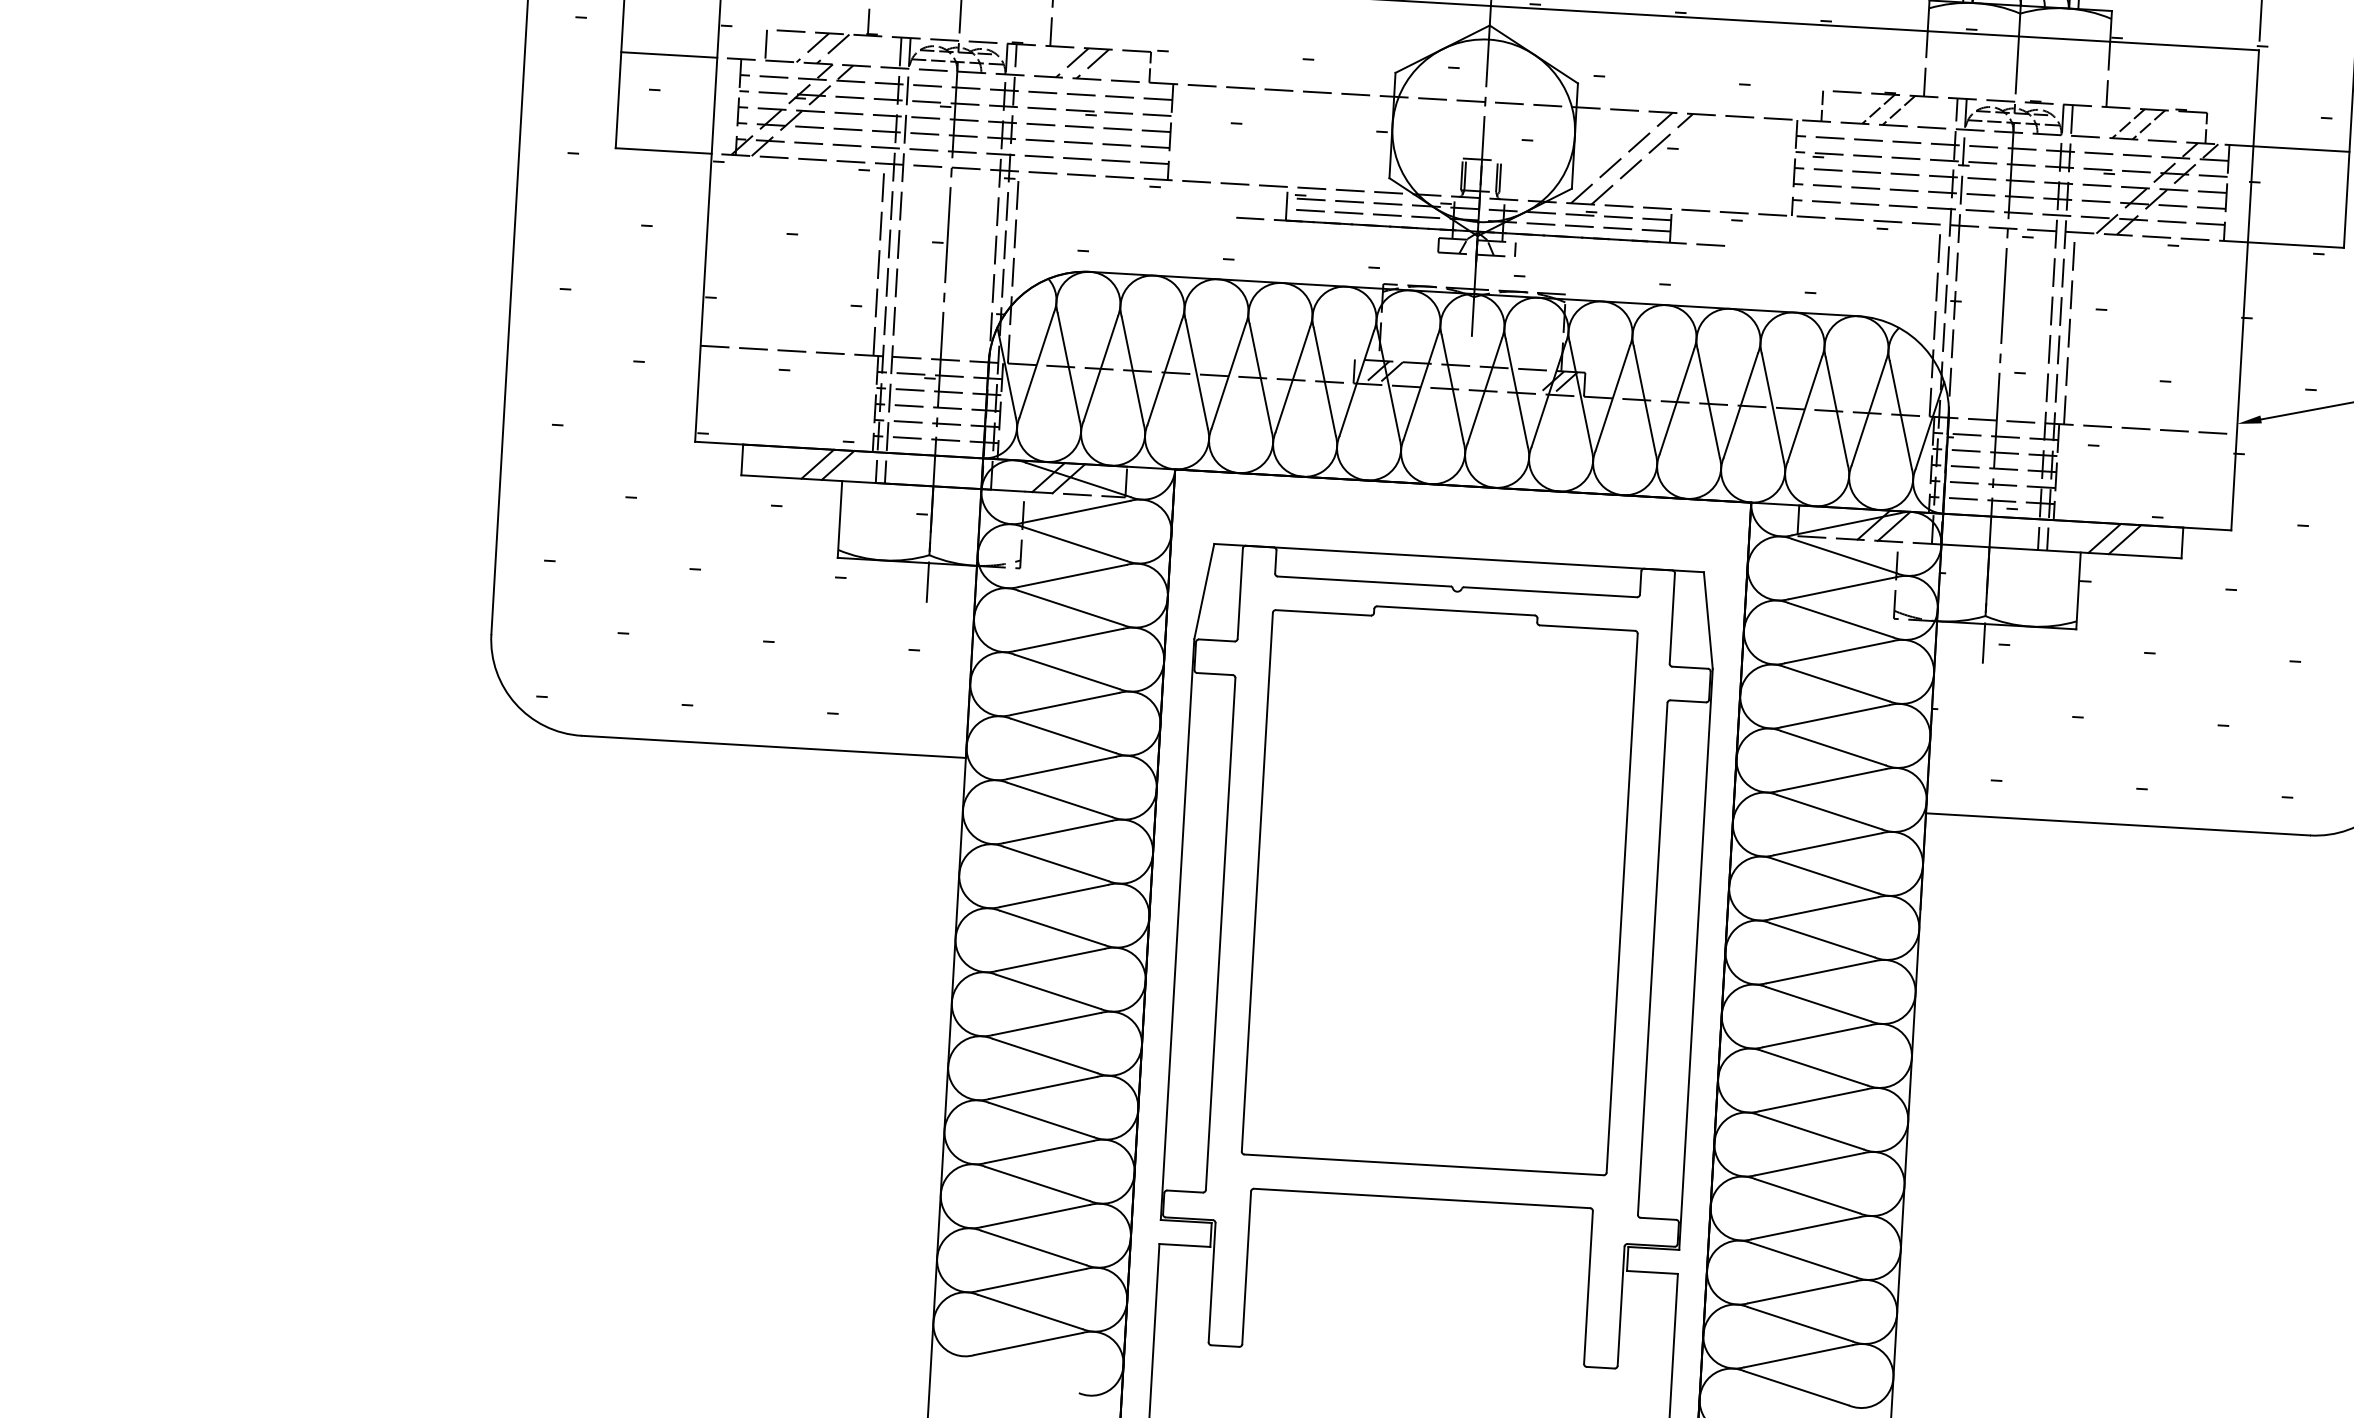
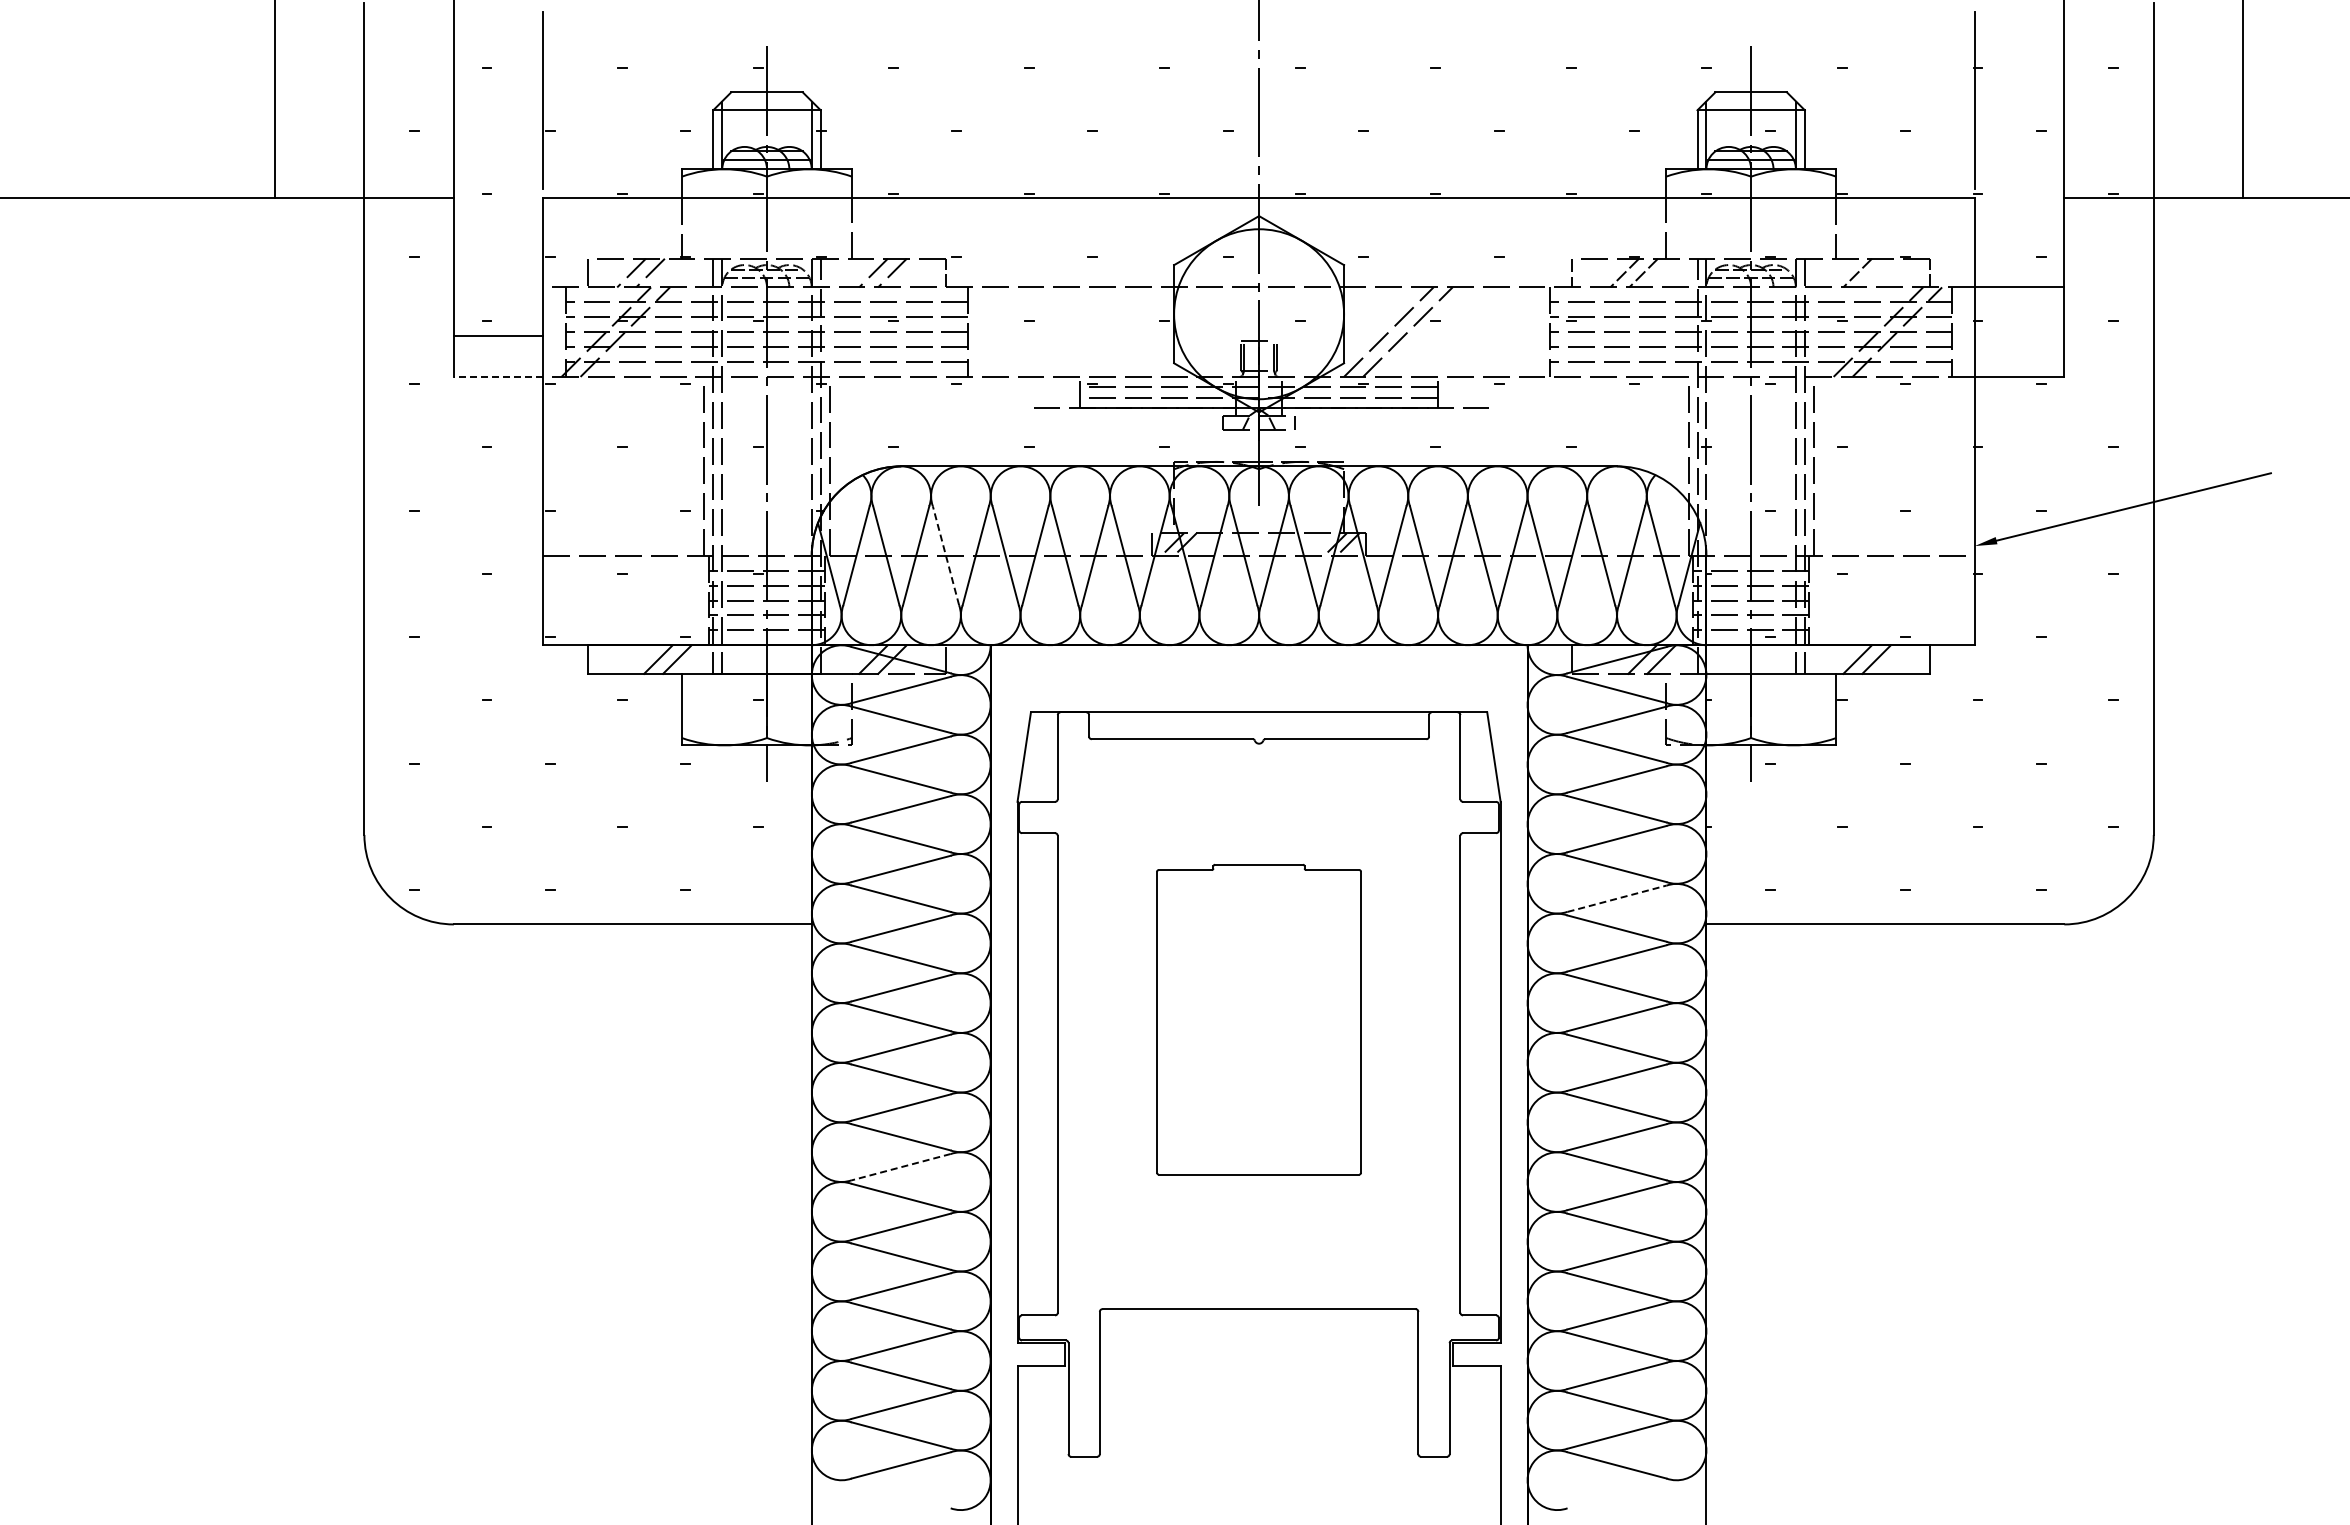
line: (669, 55) -> (498, 336), moved
line: (2148, 124) -> (1876, 272), removed
line: (663, 150) -> (498, 376), solid -> dashed
line: (1132, 370) -> (945, 555), solid -> dashed
line: (1832, 779) -> (1617, 898), solid -> dashed
part: (1439, 887) -> (1258, 1019), size x0.6
line: (1046, 1024) -> (900, 1167), solid -> dashed

